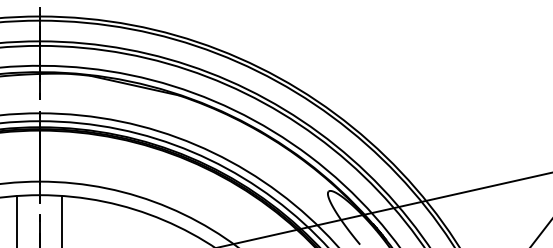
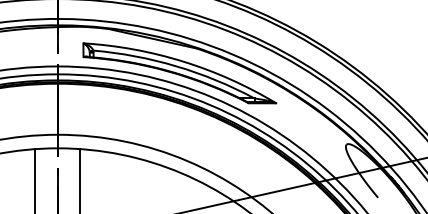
part: (161, 120) -> (179, 73), added

